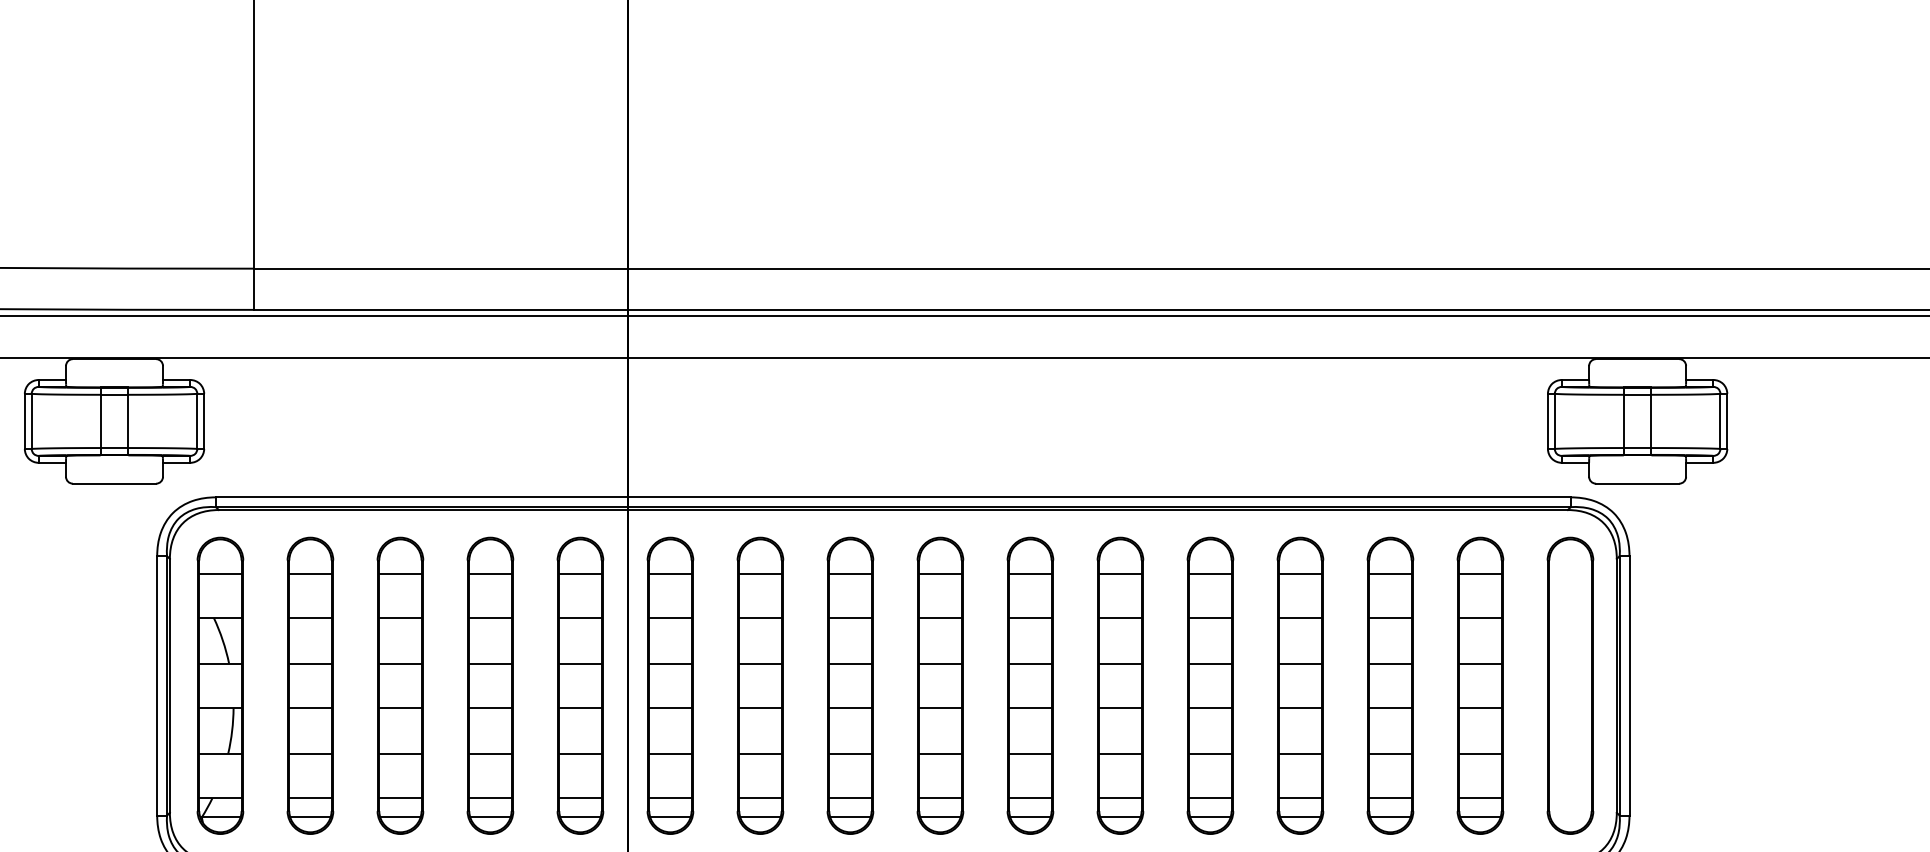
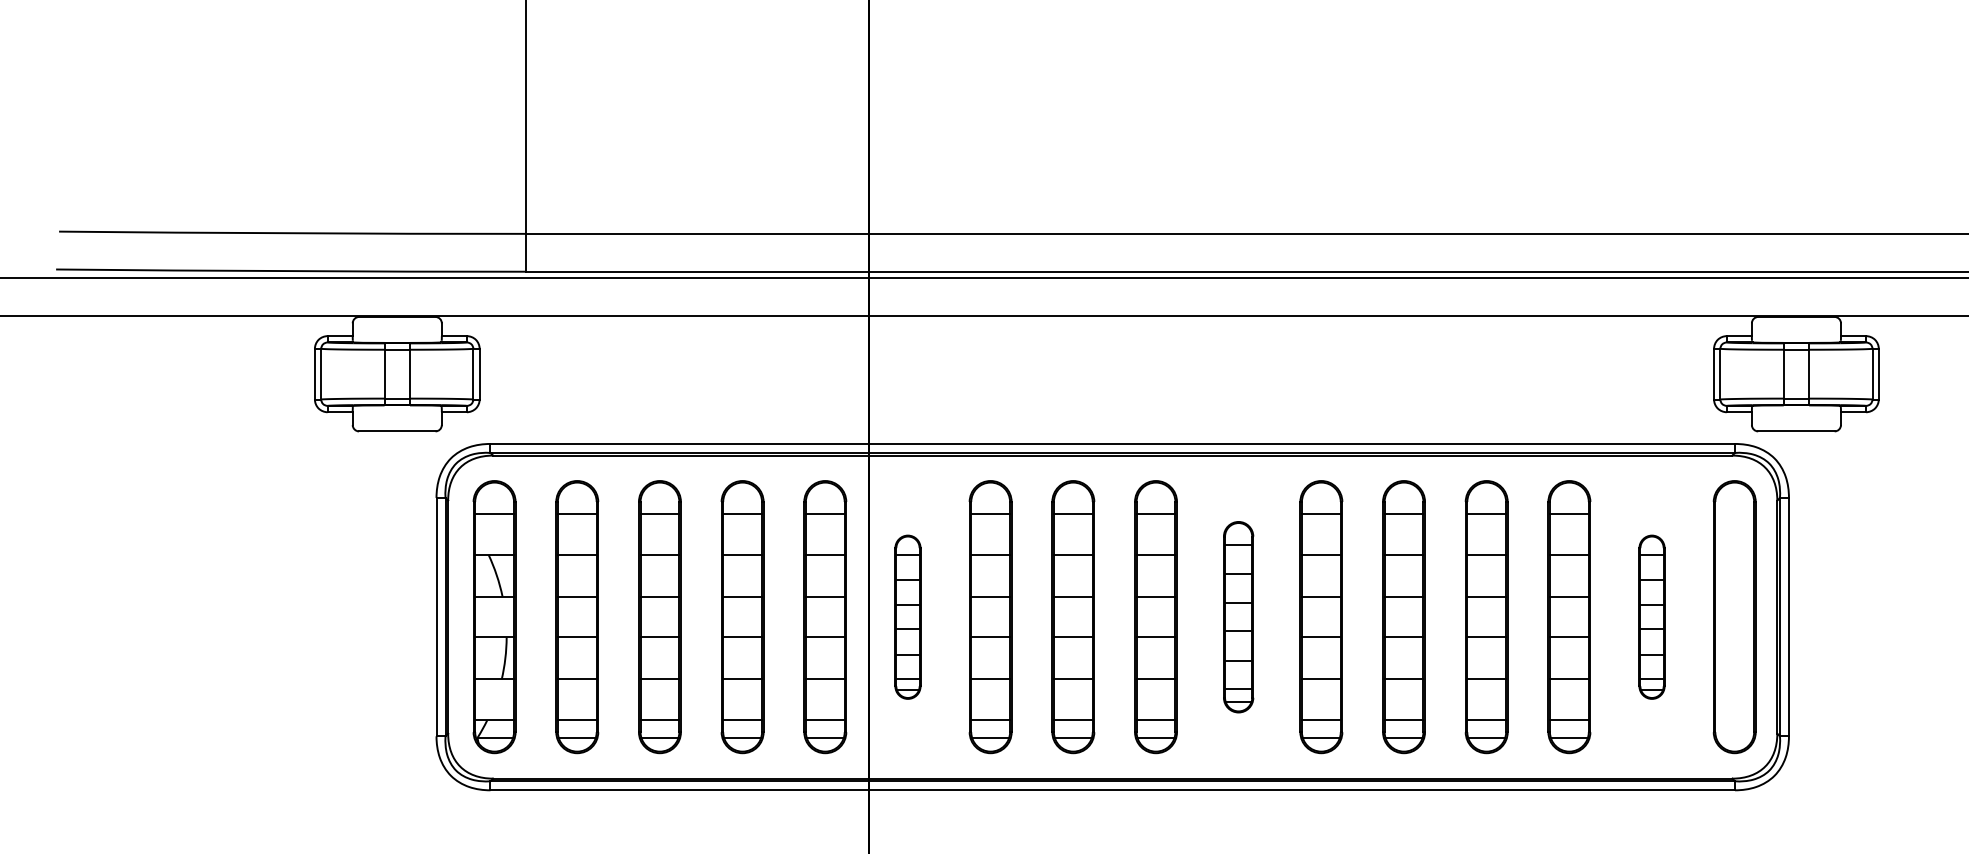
part: (669, 686) -> (907, 617), size x0.6
part: (1030, 686) -> (1238, 617), size x0.7
part: (1479, 686) -> (1651, 617), size x0.6

